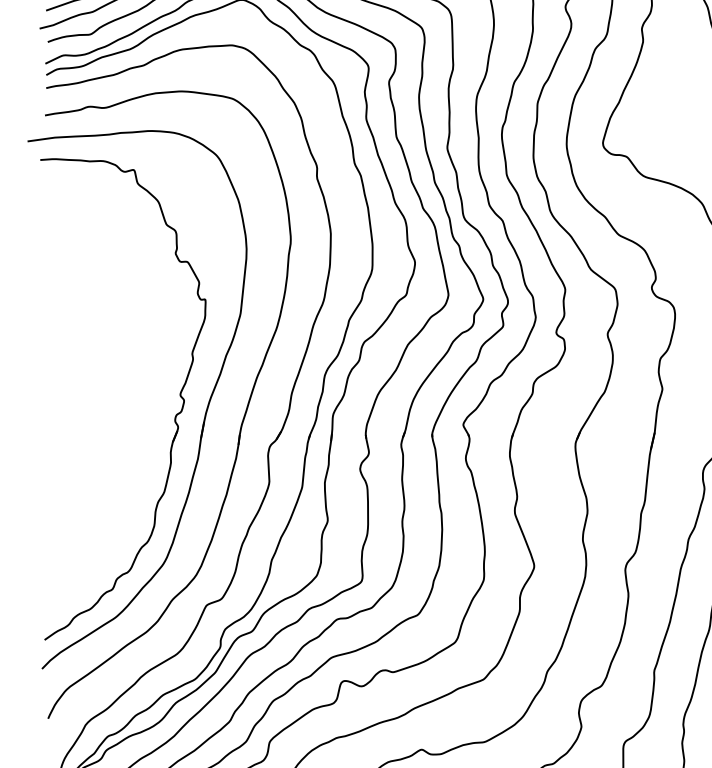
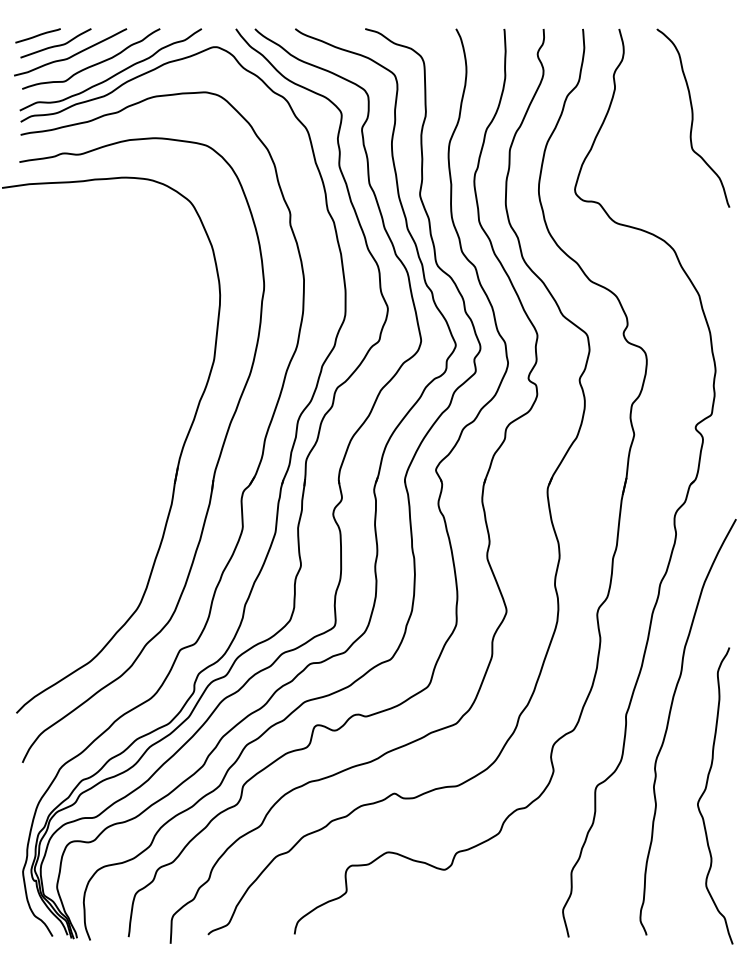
part: (174, 417) -> (148, 462), removed

